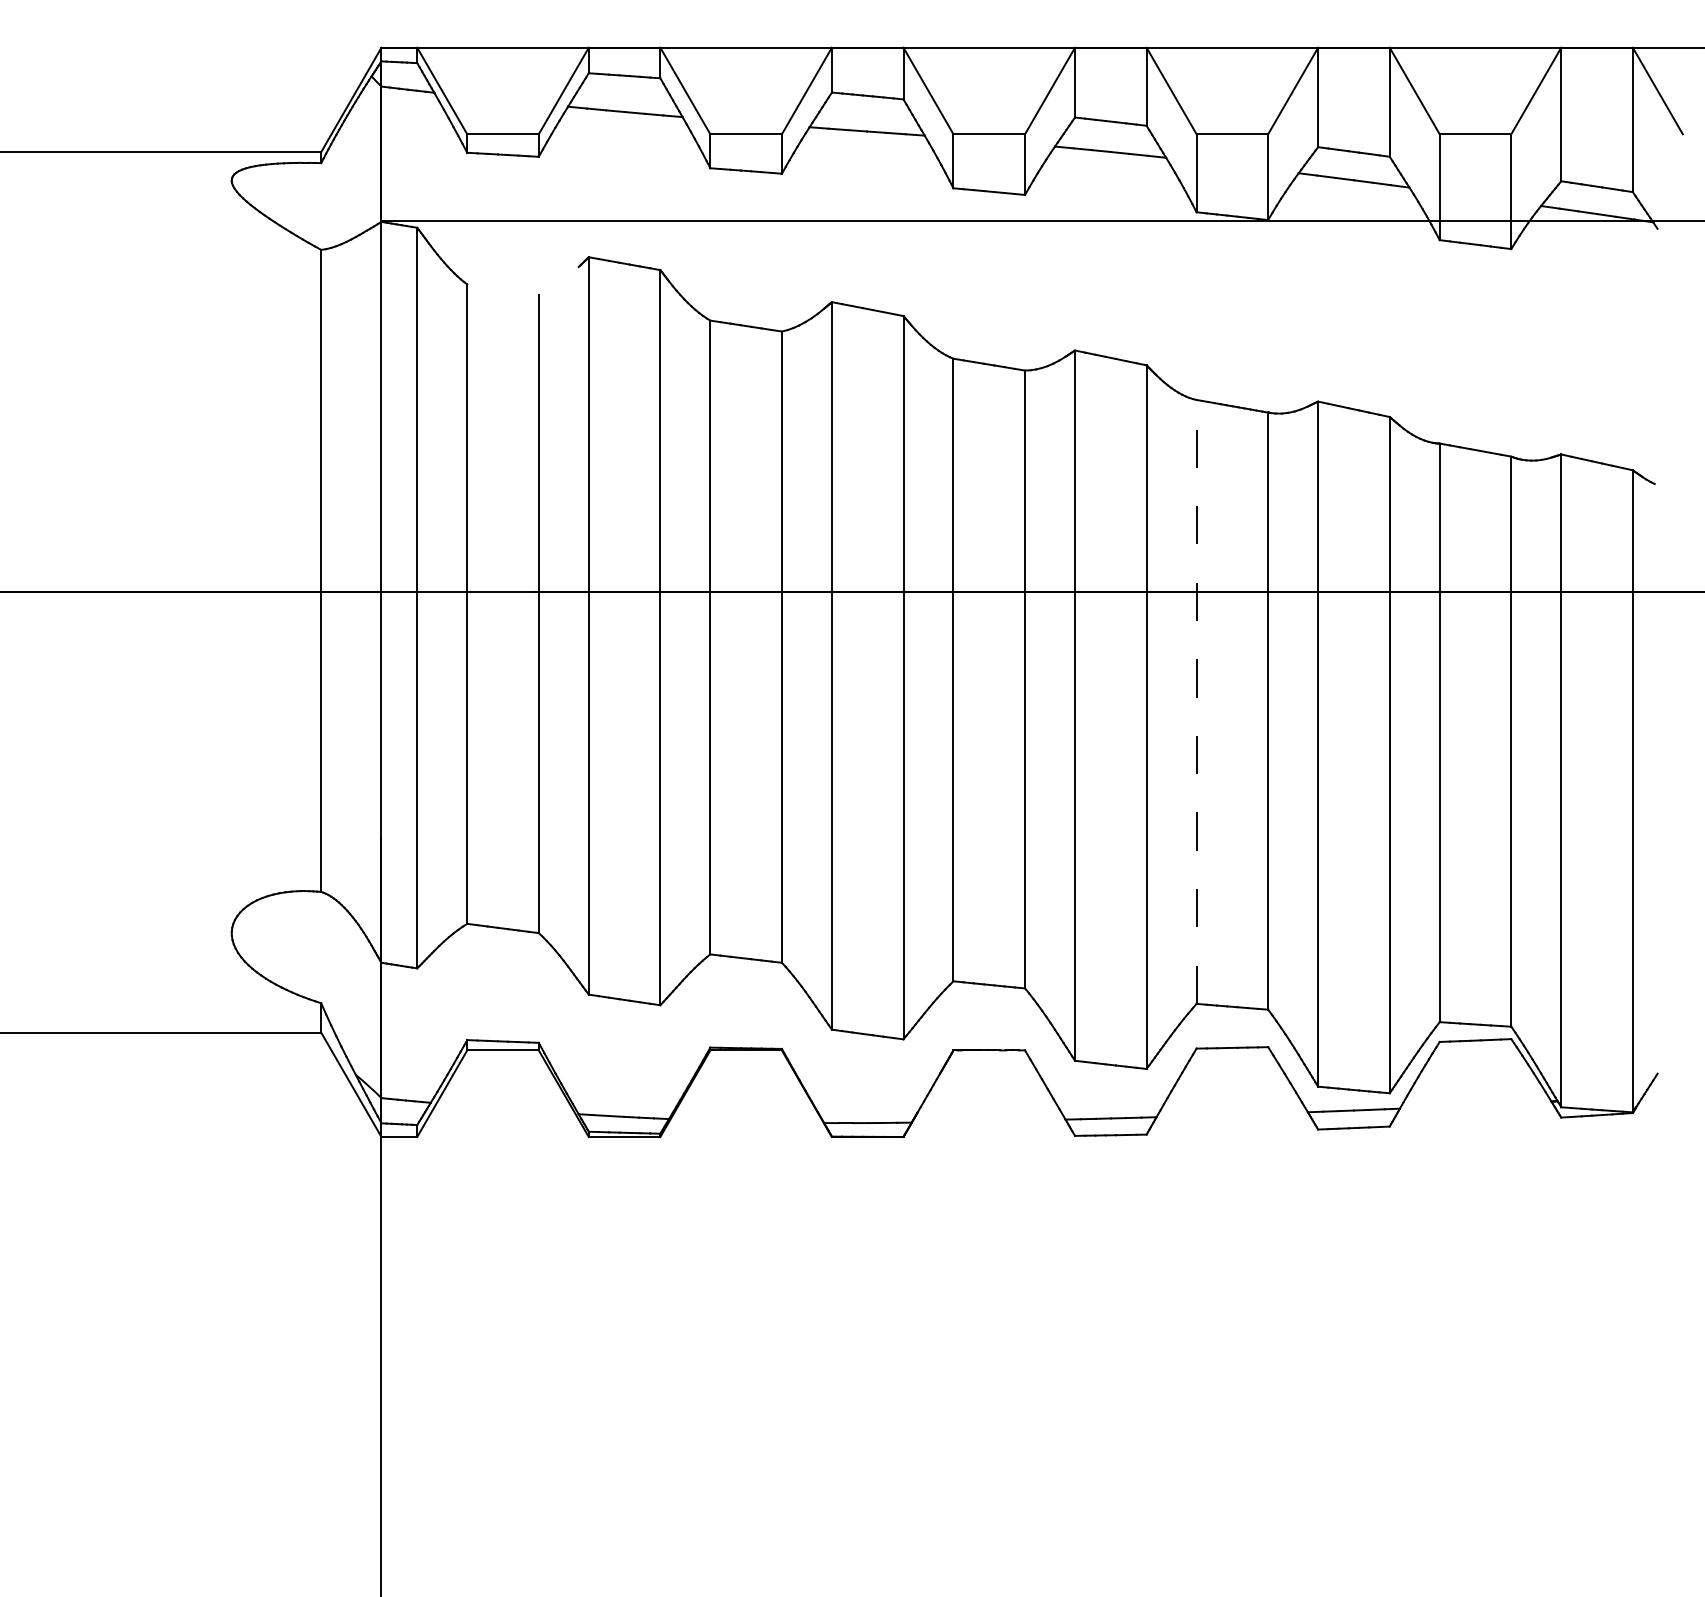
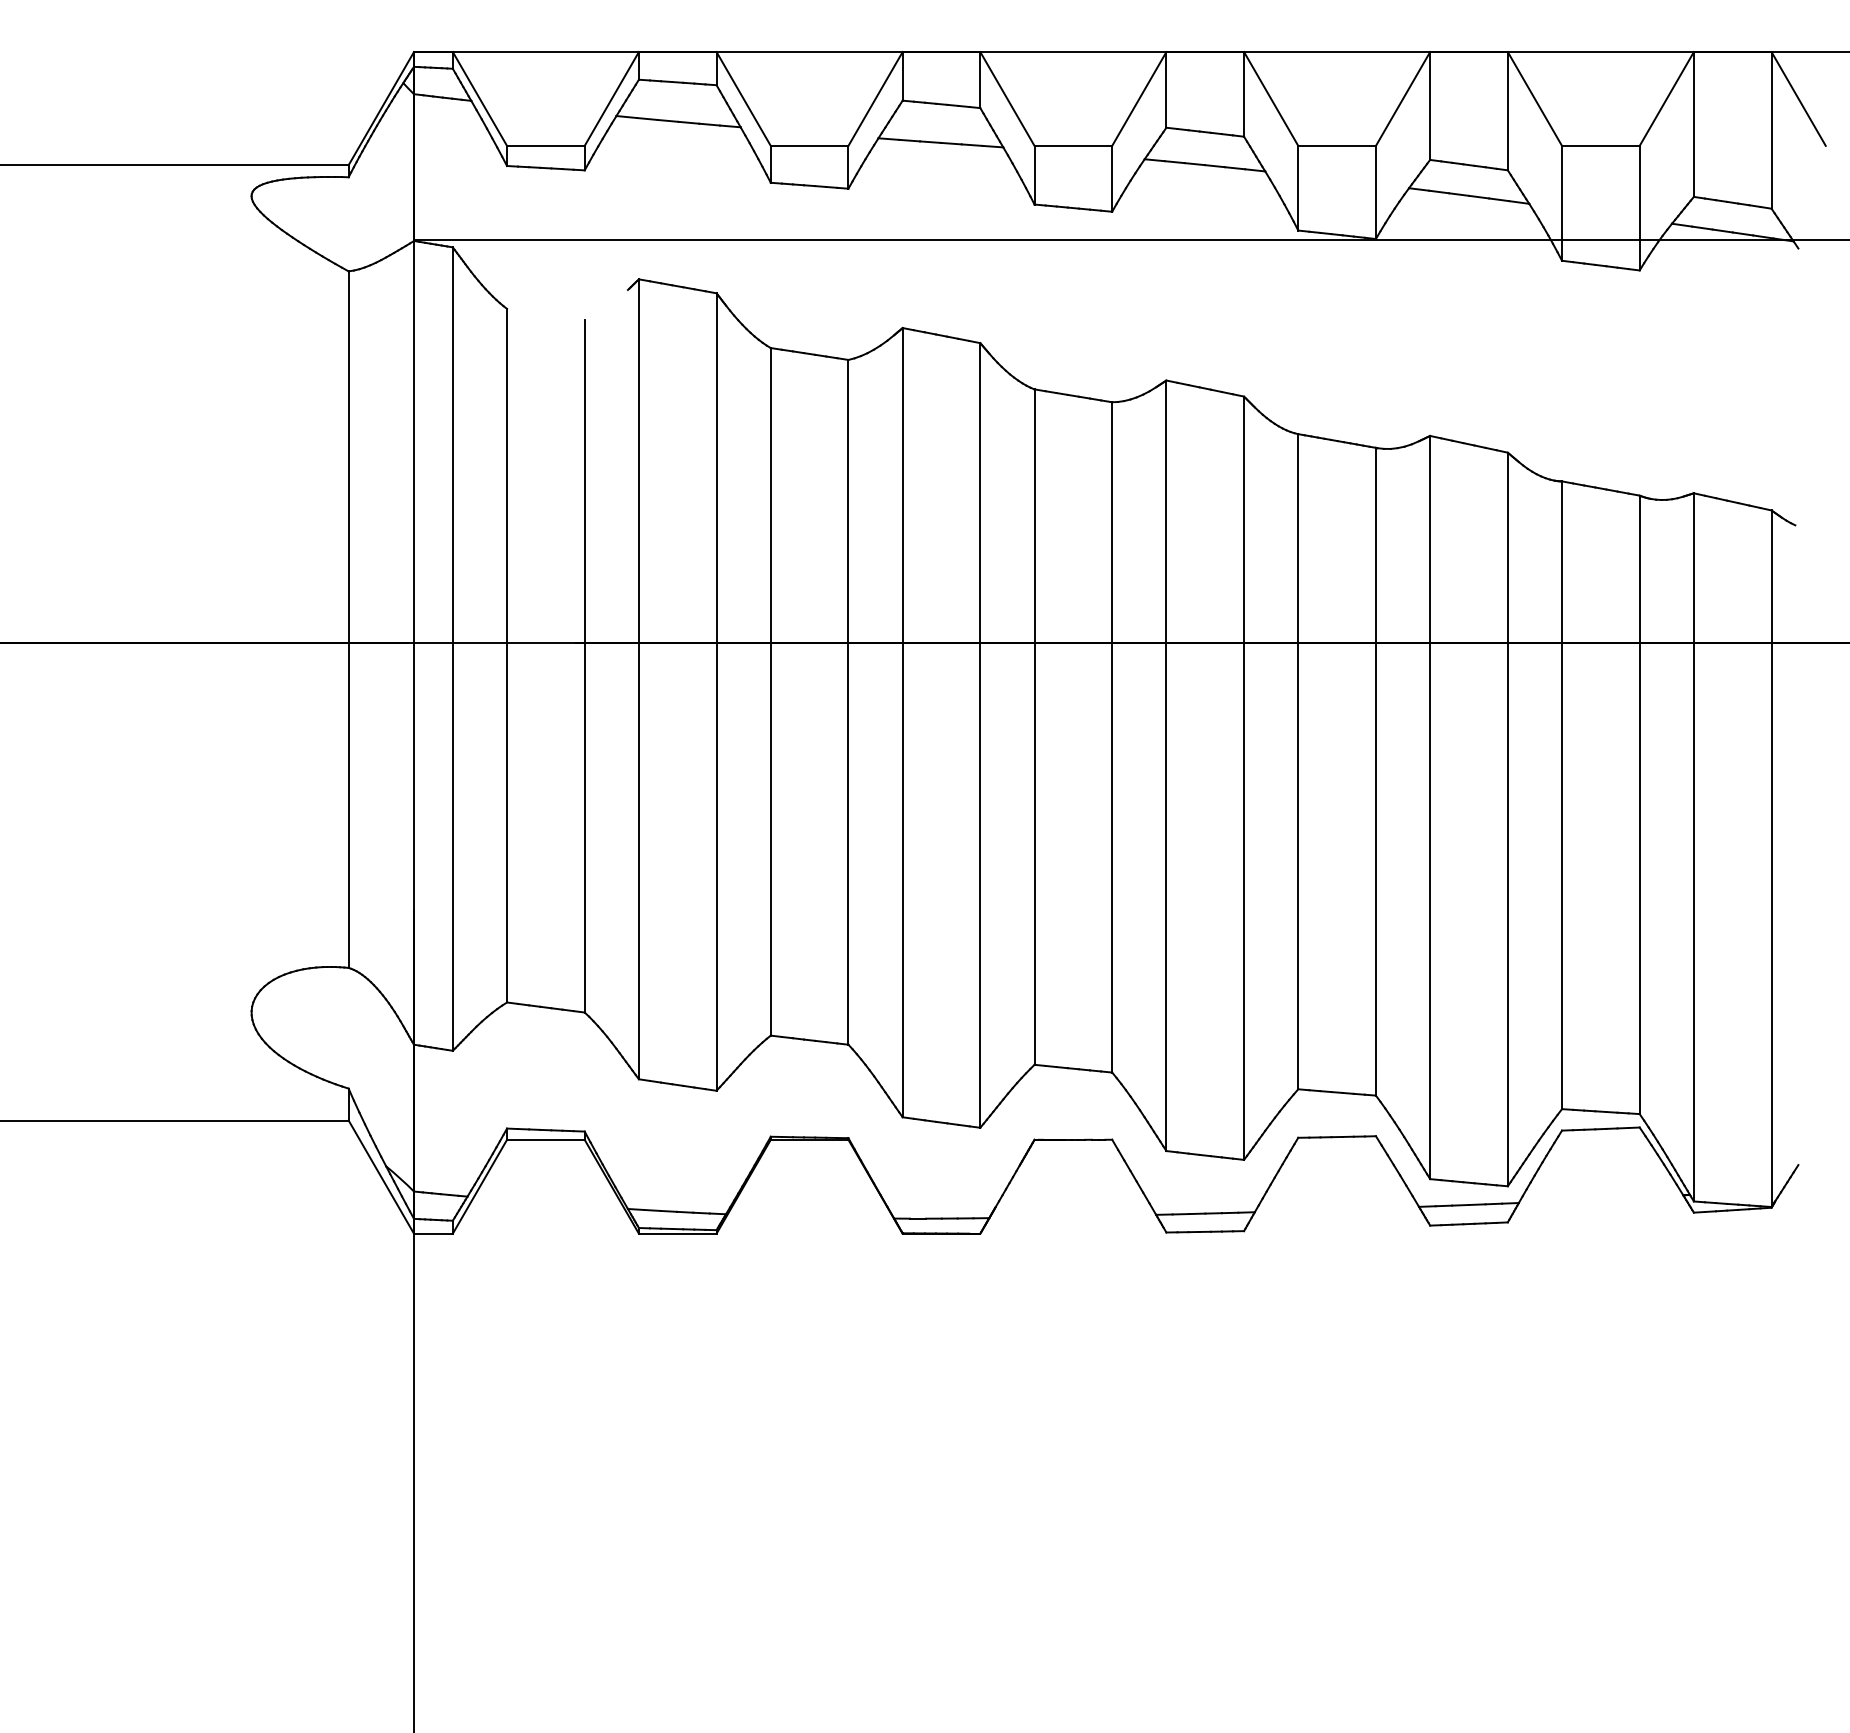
line: (1196, 701) -> (1298, 761), dashed -> solid

